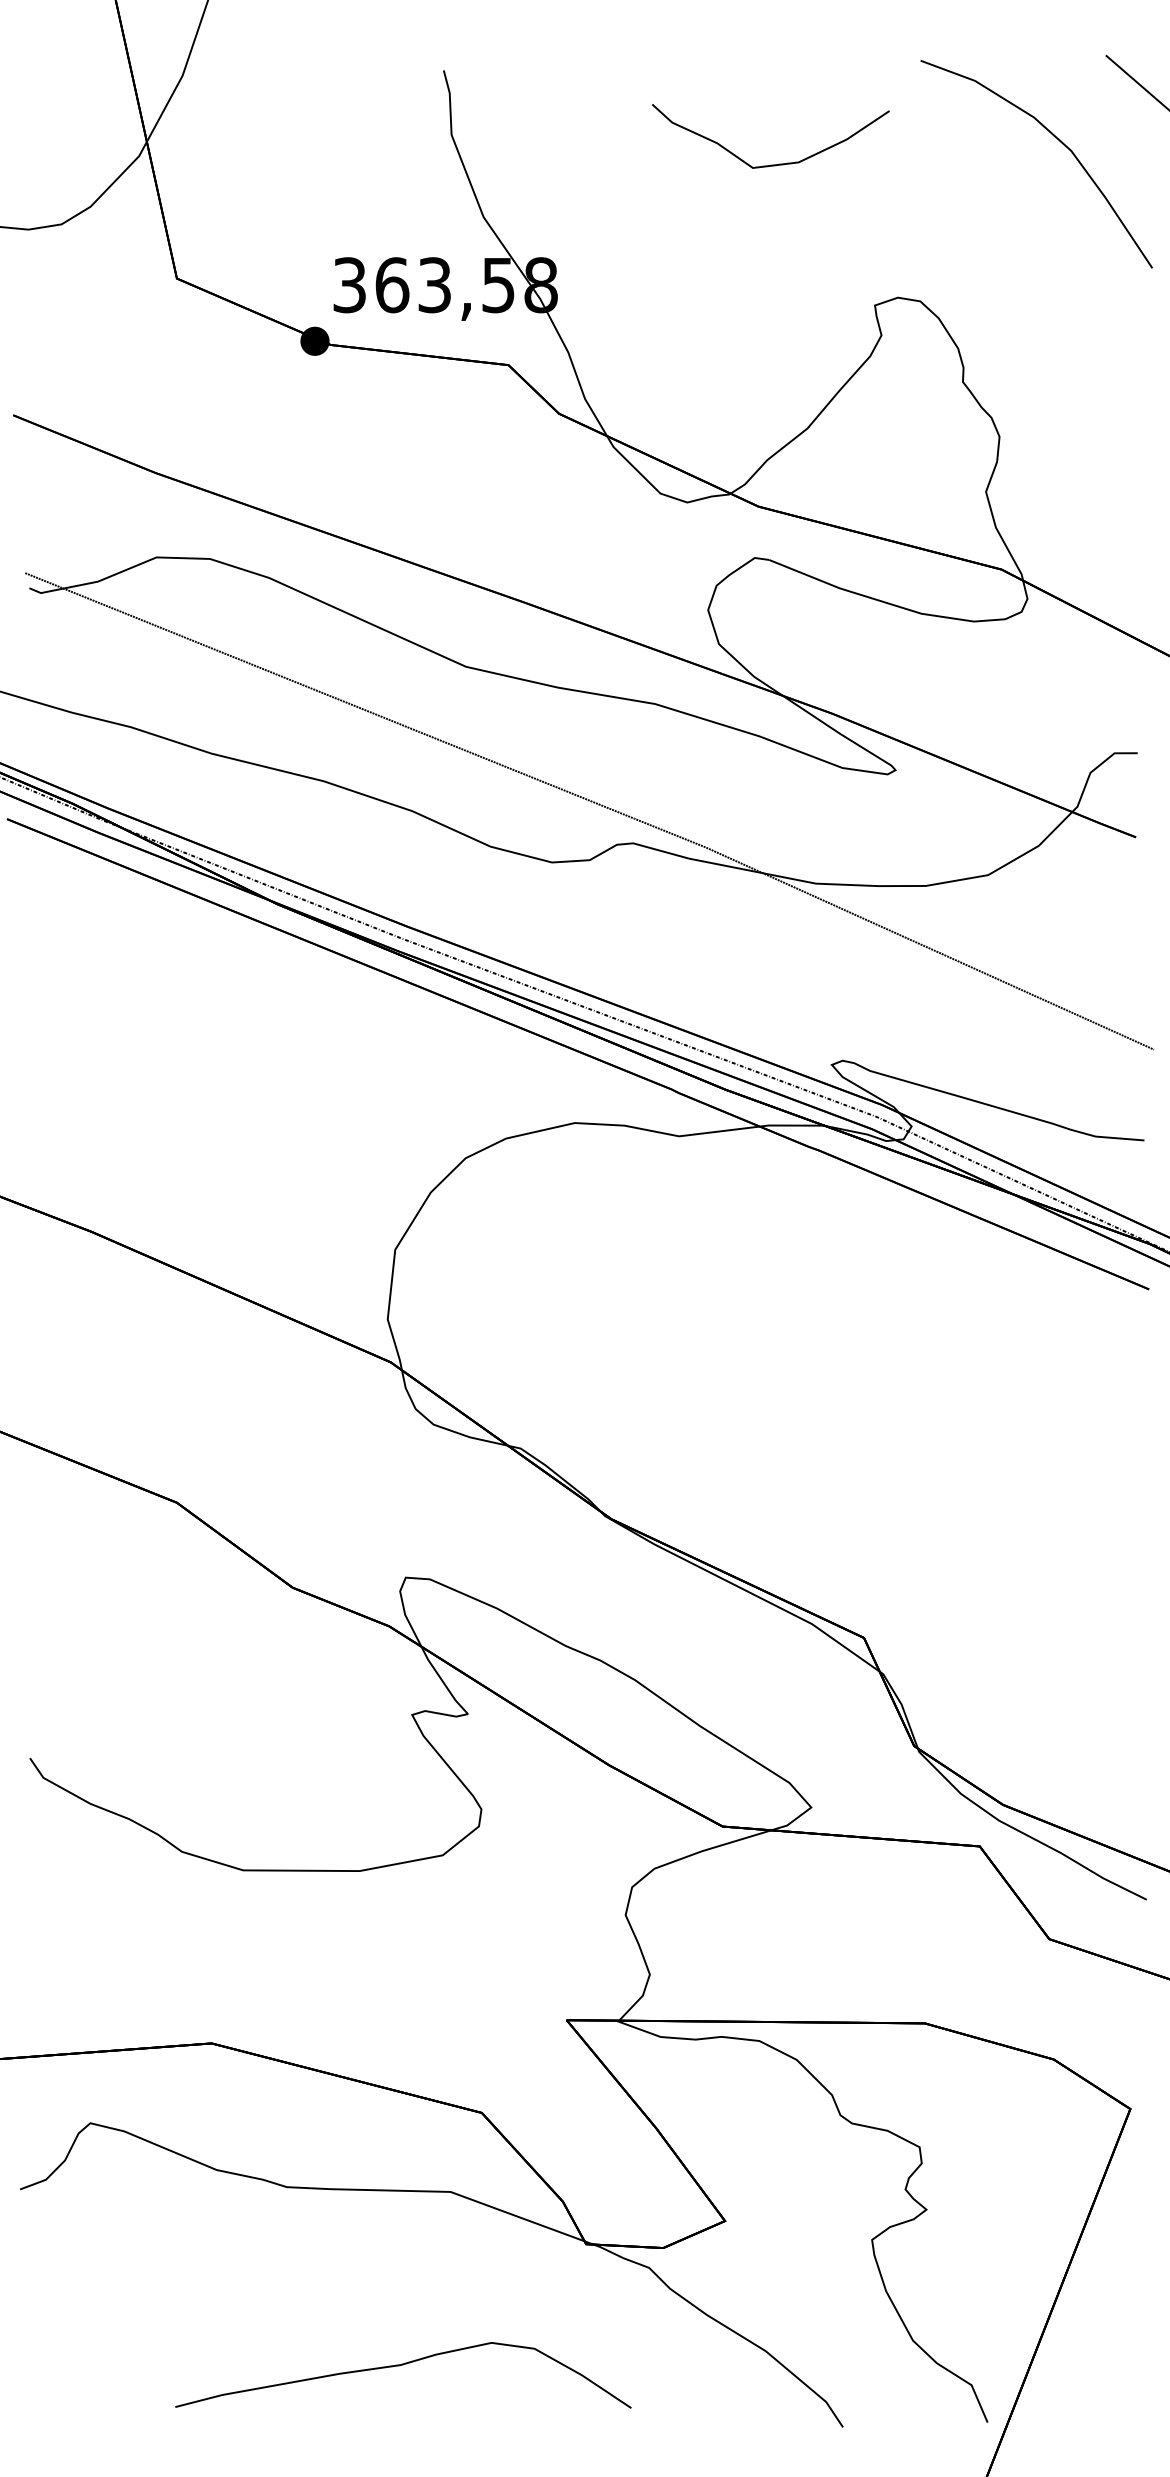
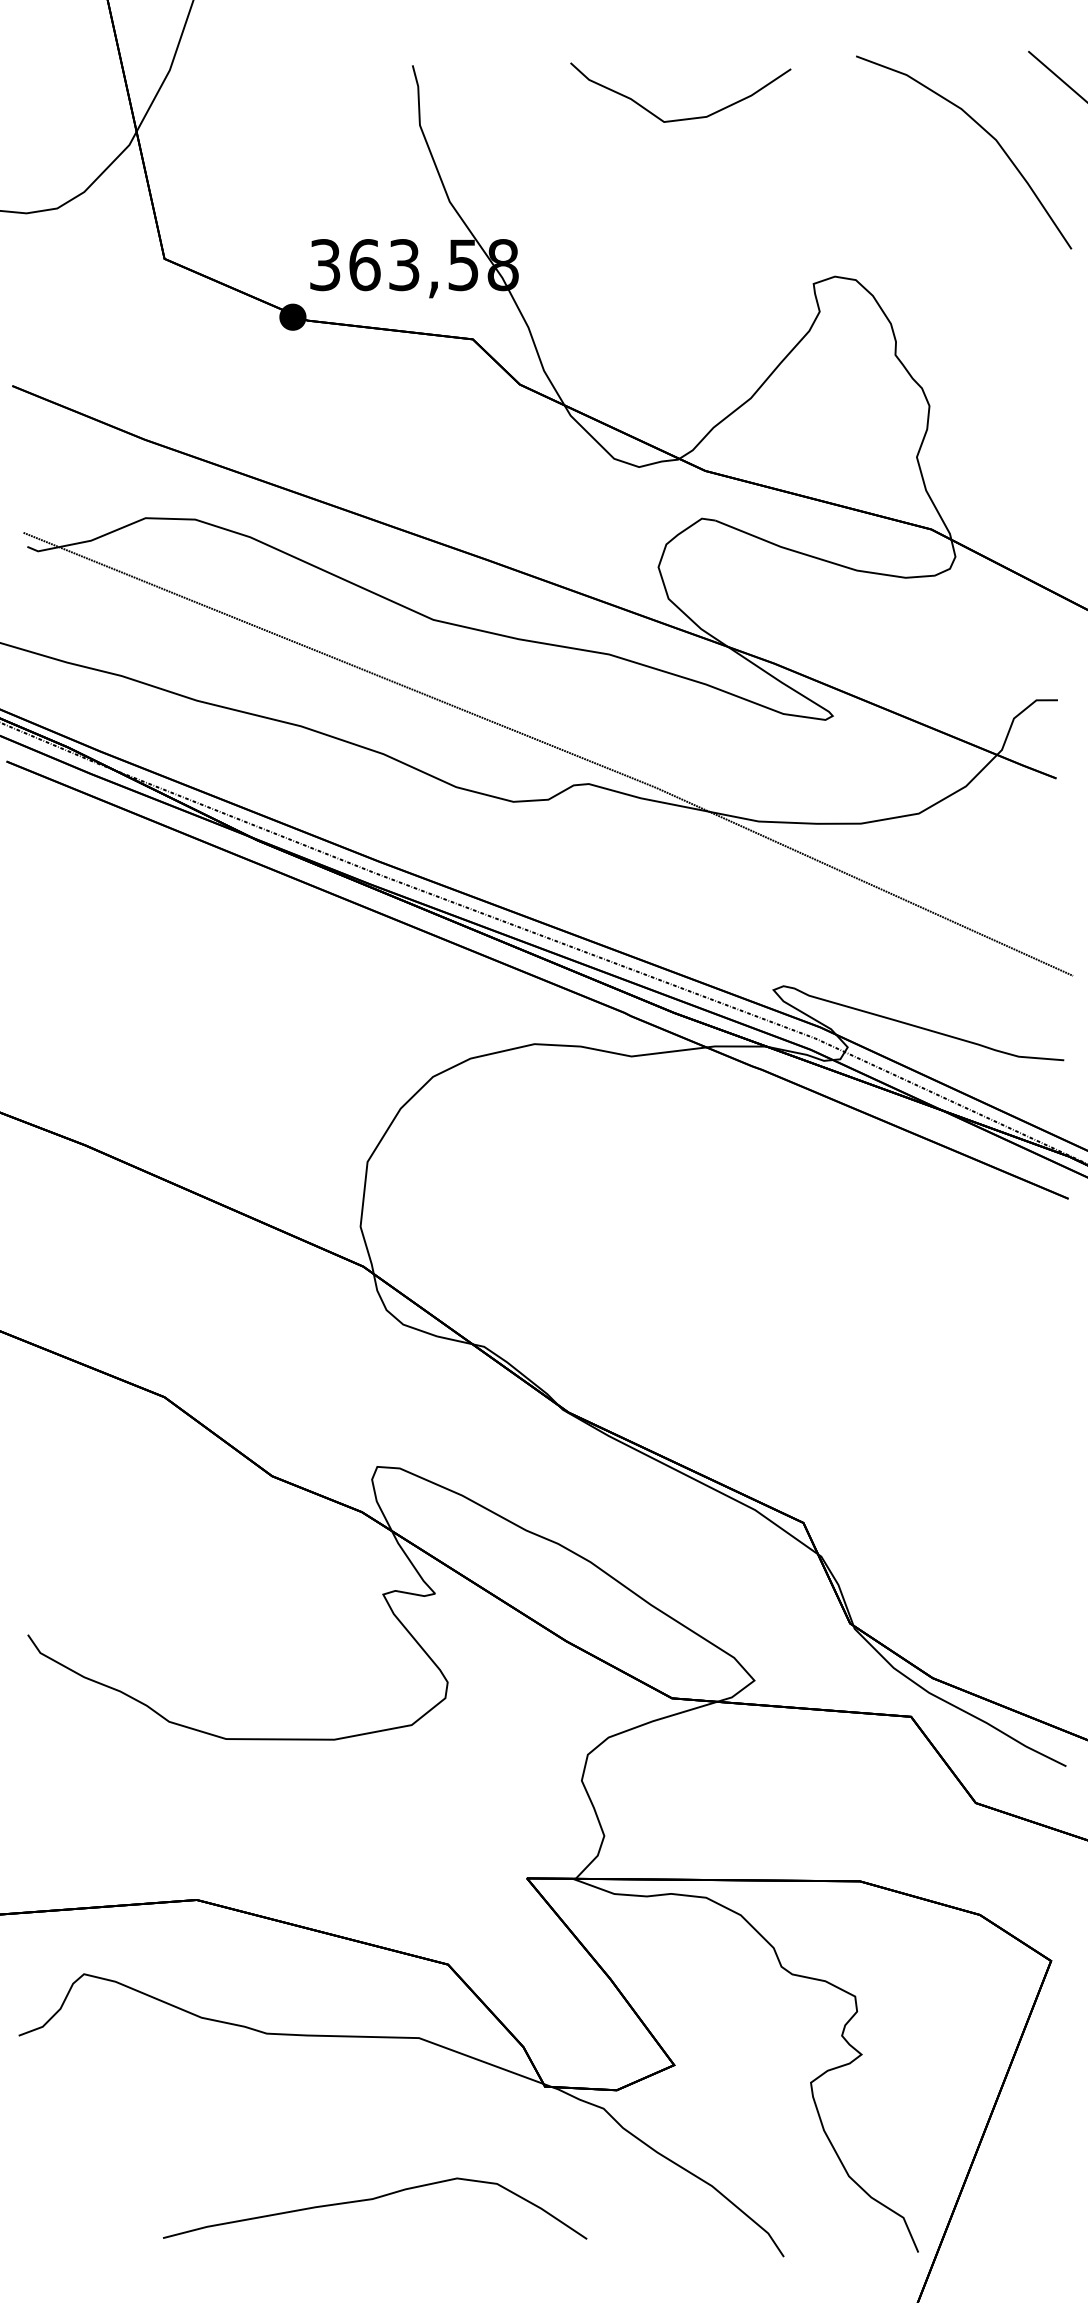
curve: (772, 164) -> (682, 118), moved

